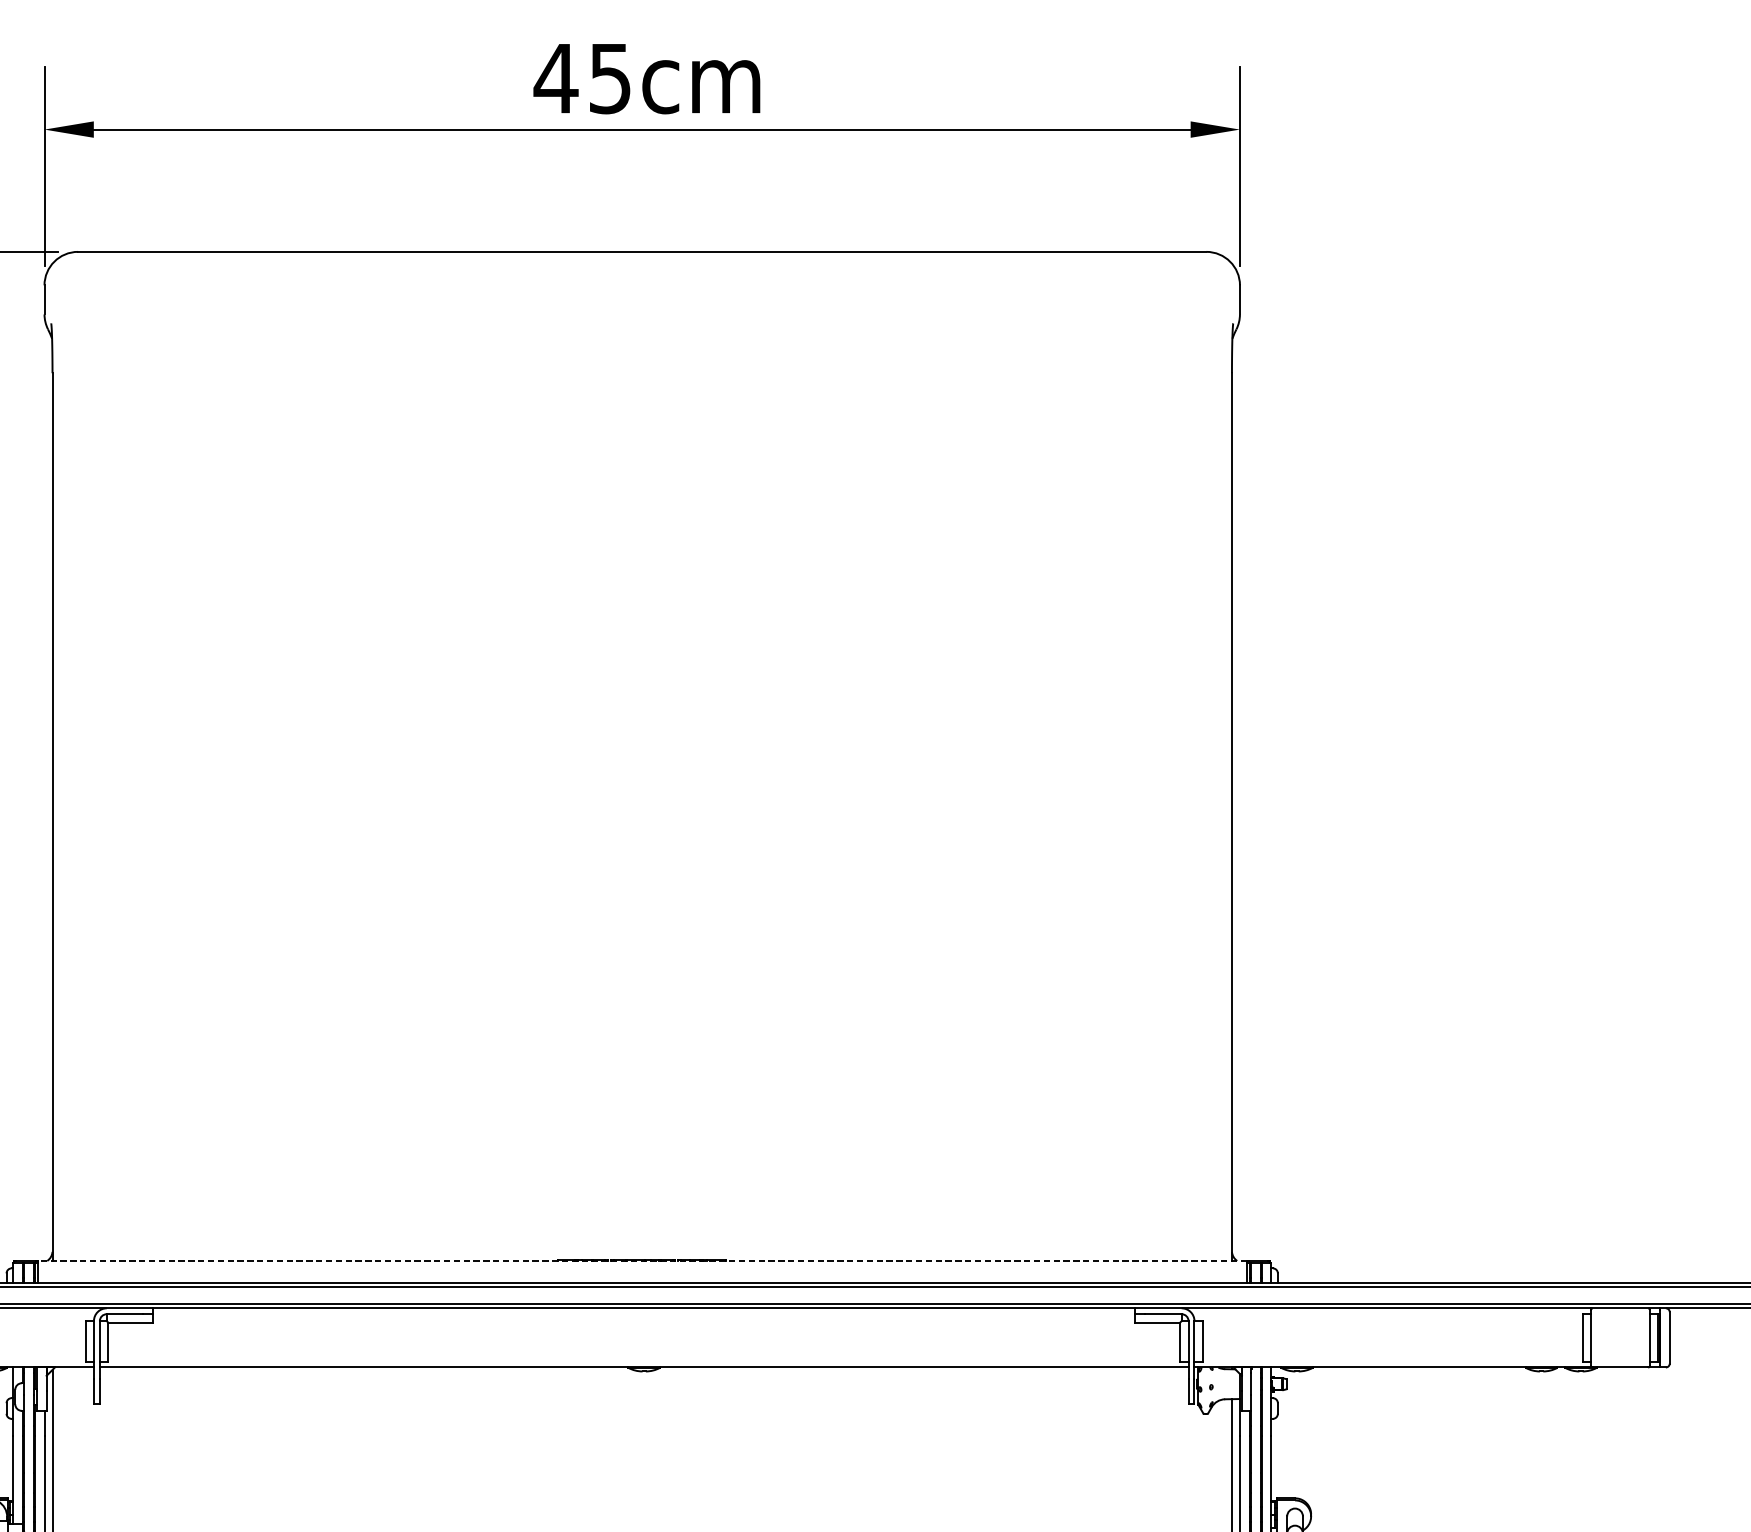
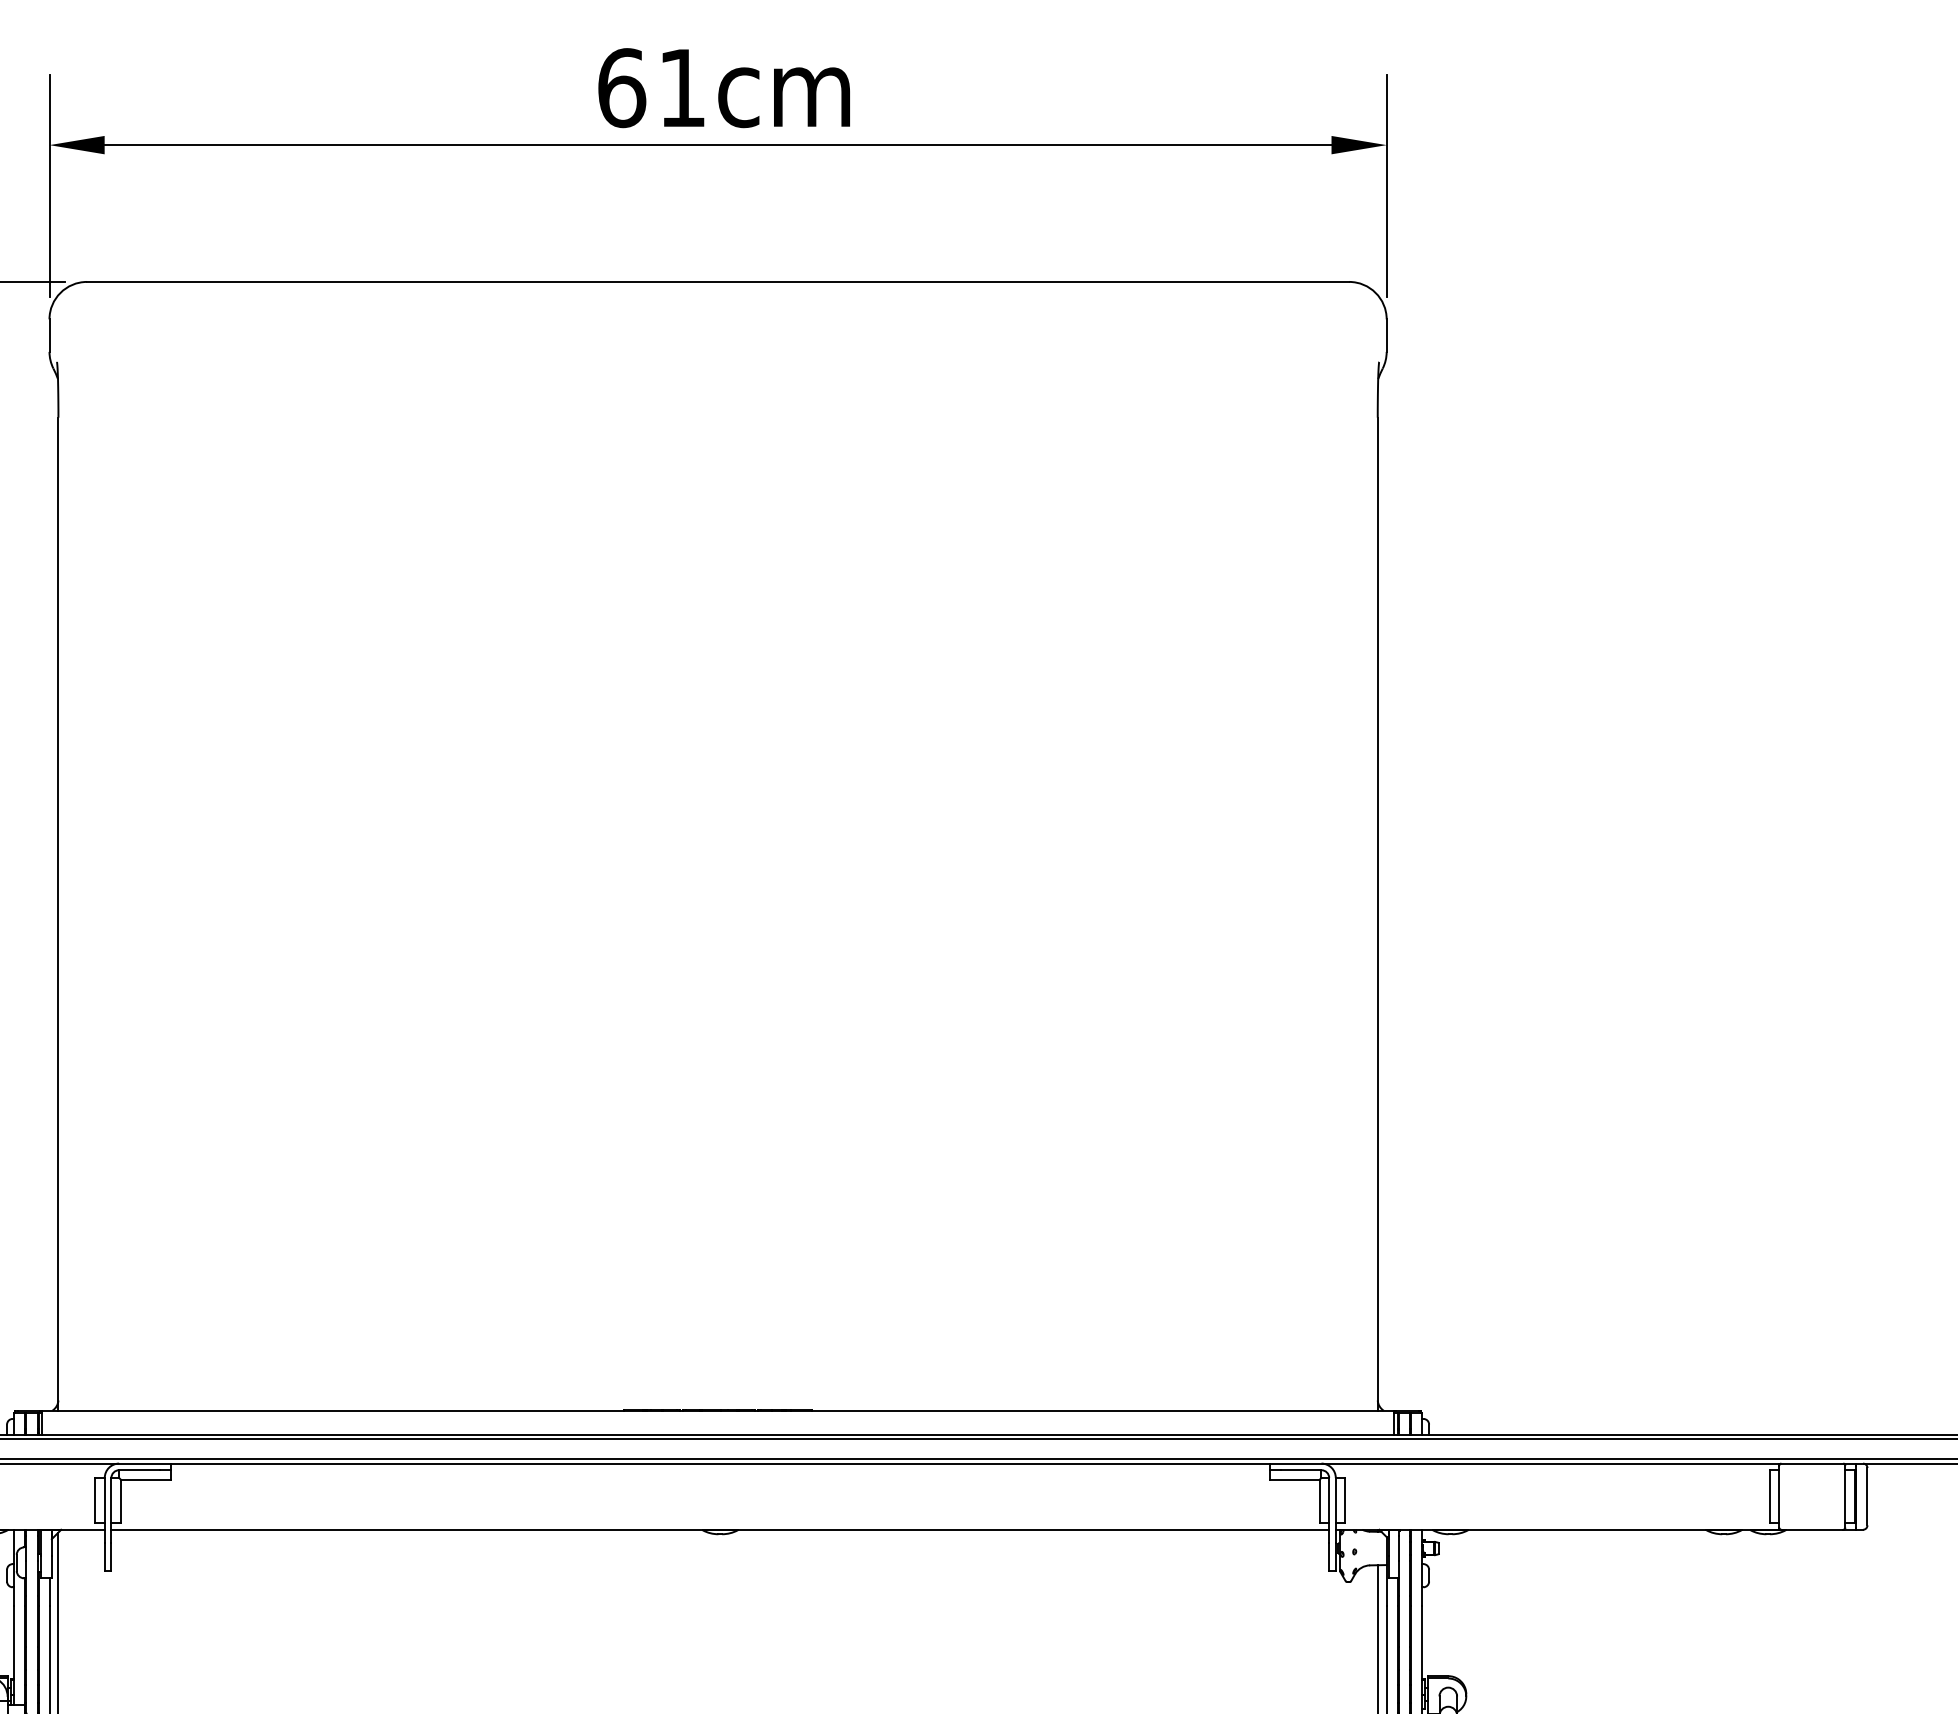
text: (581, 78) -> (650, 88), 45cm -> 61cm
line: (641, 1260) -> (717, 1410), dashed -> solid

